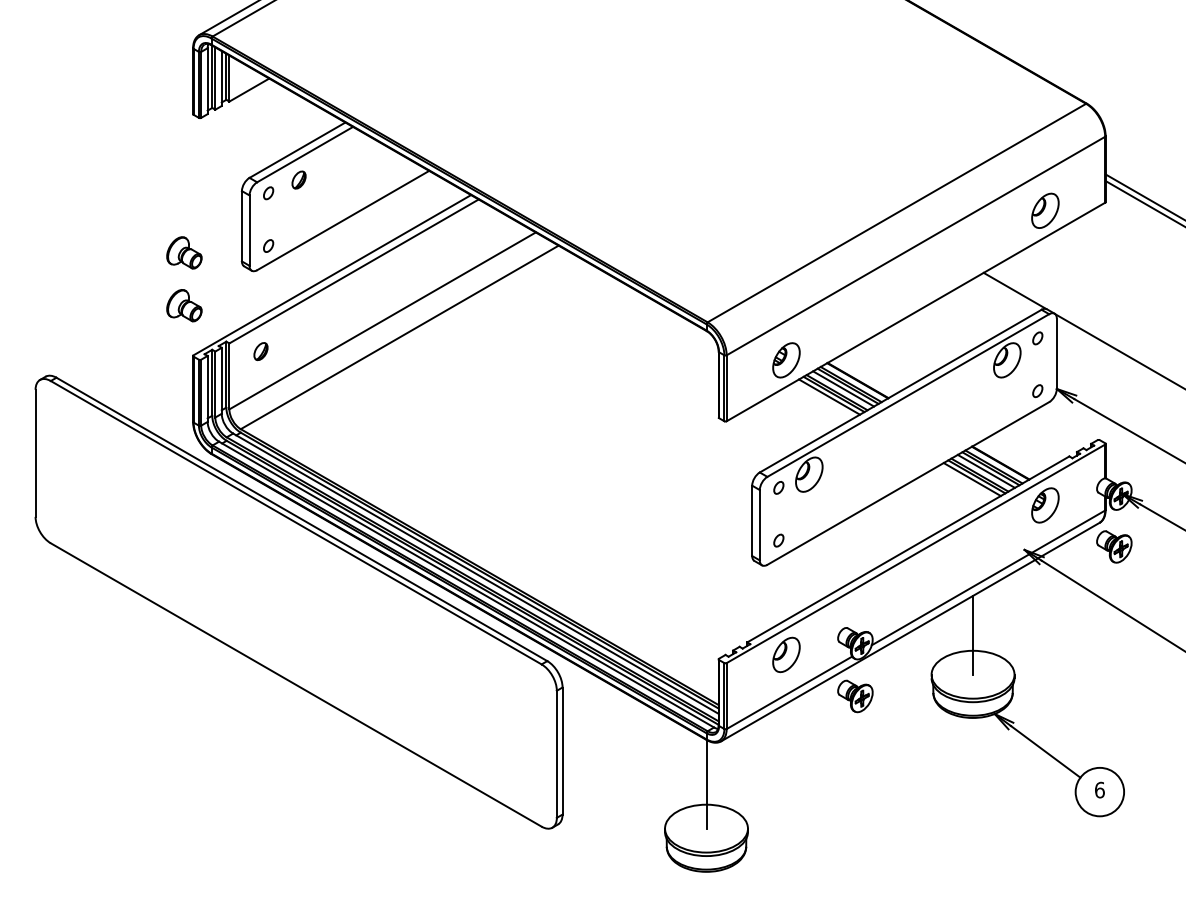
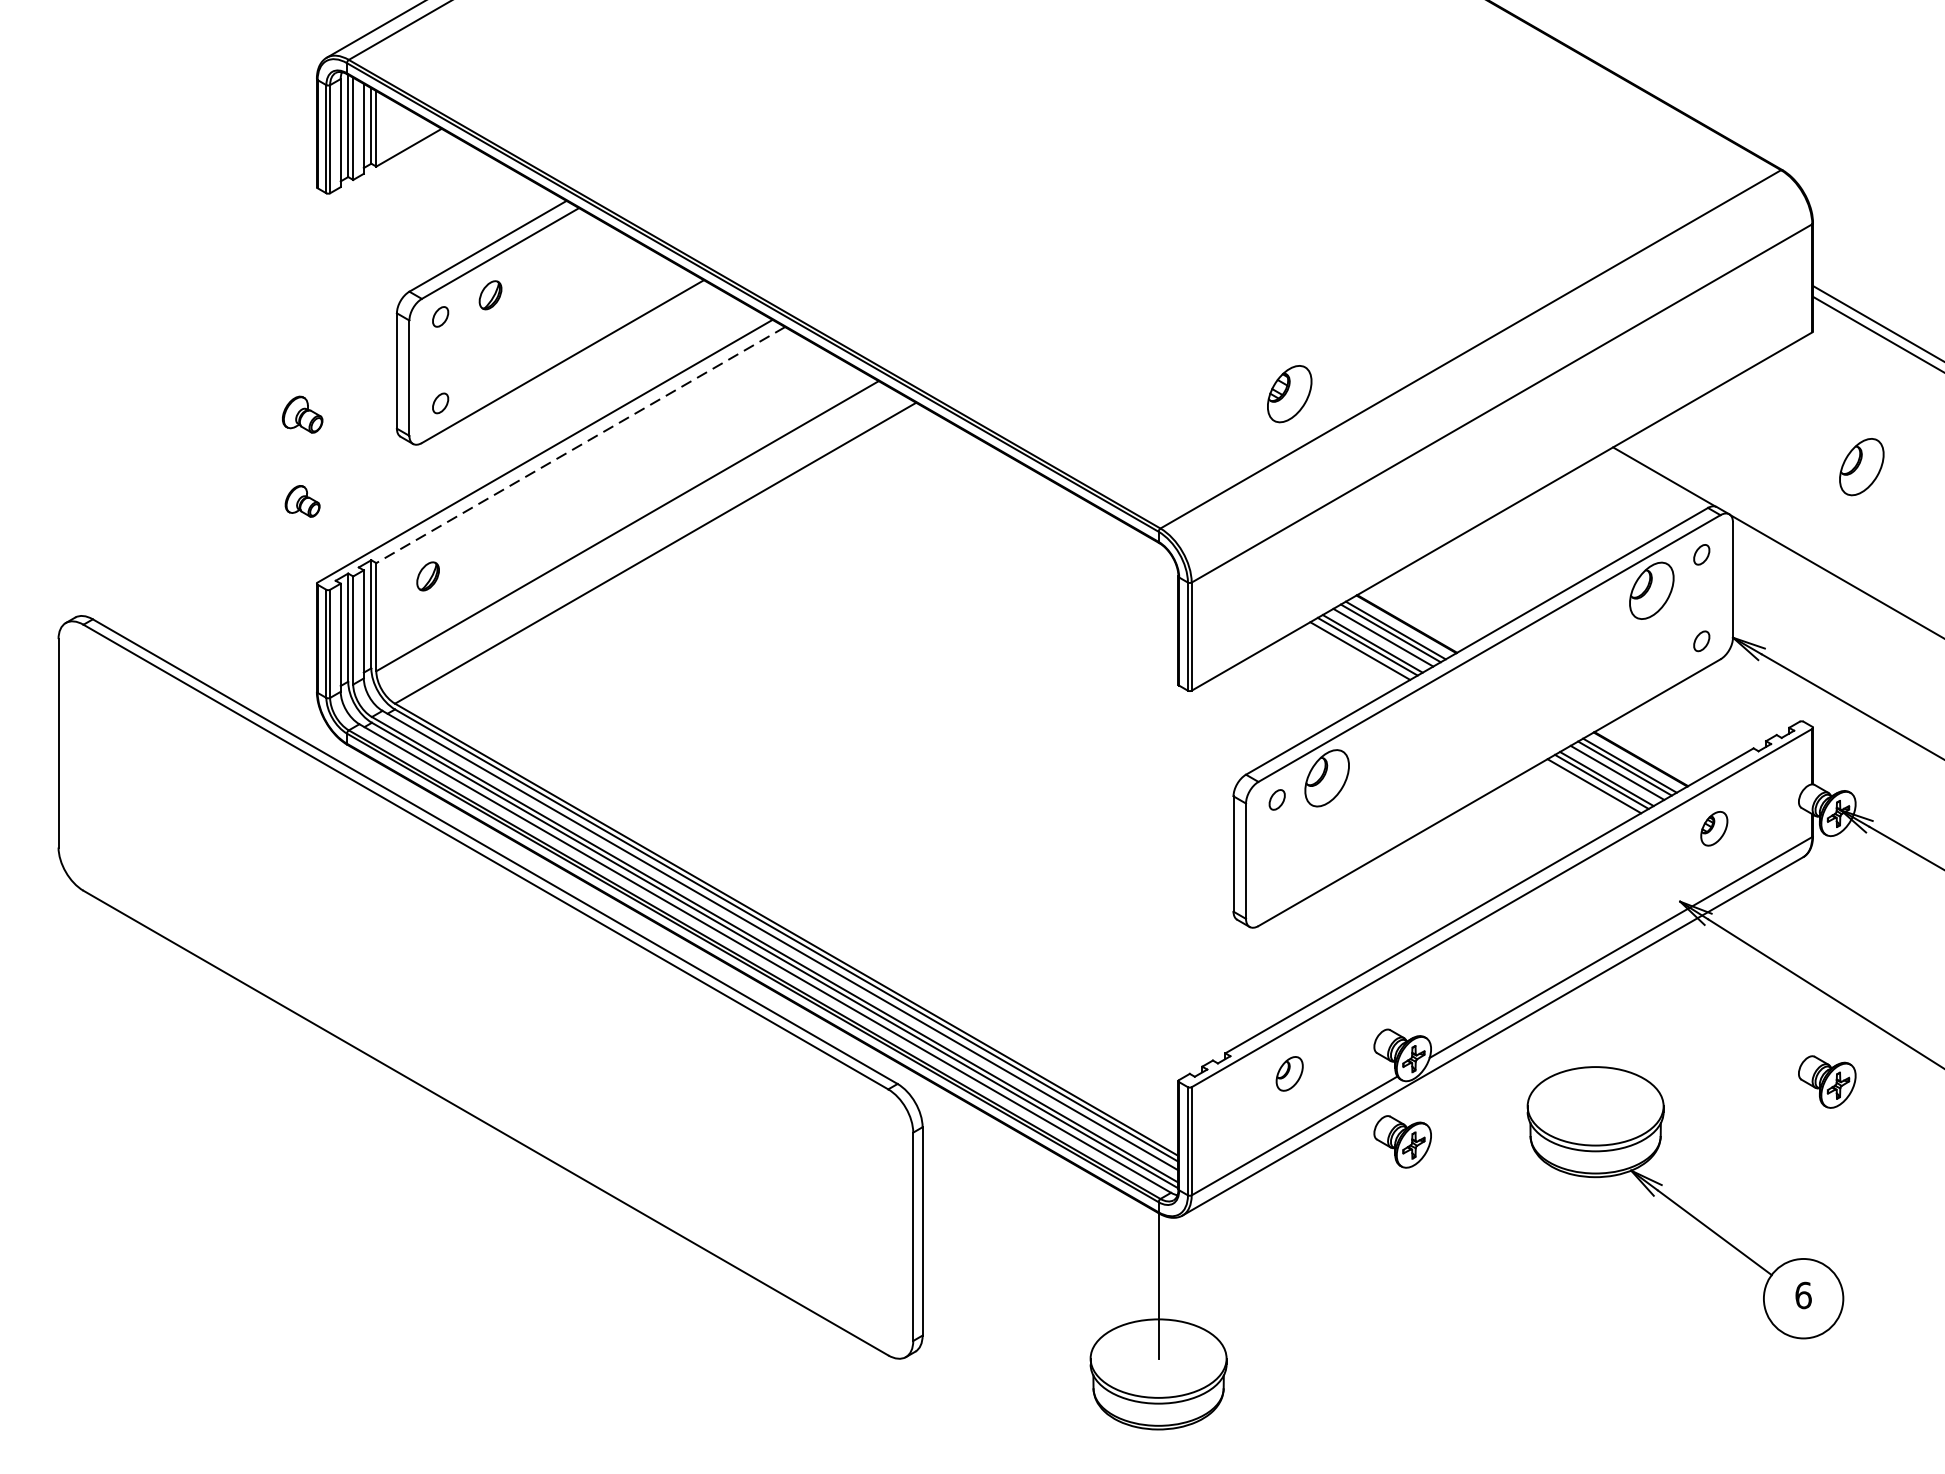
part: (1045, 210) -> (1861, 466), moved
part: (184, 252) -> (302, 413), size x0.7
line: (354, 271) -> (581, 445), solid -> dashed
part: (184, 305) -> (302, 500), size x0.6
part: (786, 360) -> (1289, 394), moved
part: (1045, 505) -> (1714, 828), size x0.6
part: (778, 540) -> (1276, 886), removed
part: (1114, 546) -> (1827, 1081), moved
line: (973, 634) -> (1596, 1040), removed
part: (786, 654) -> (1289, 1073), size x0.6

